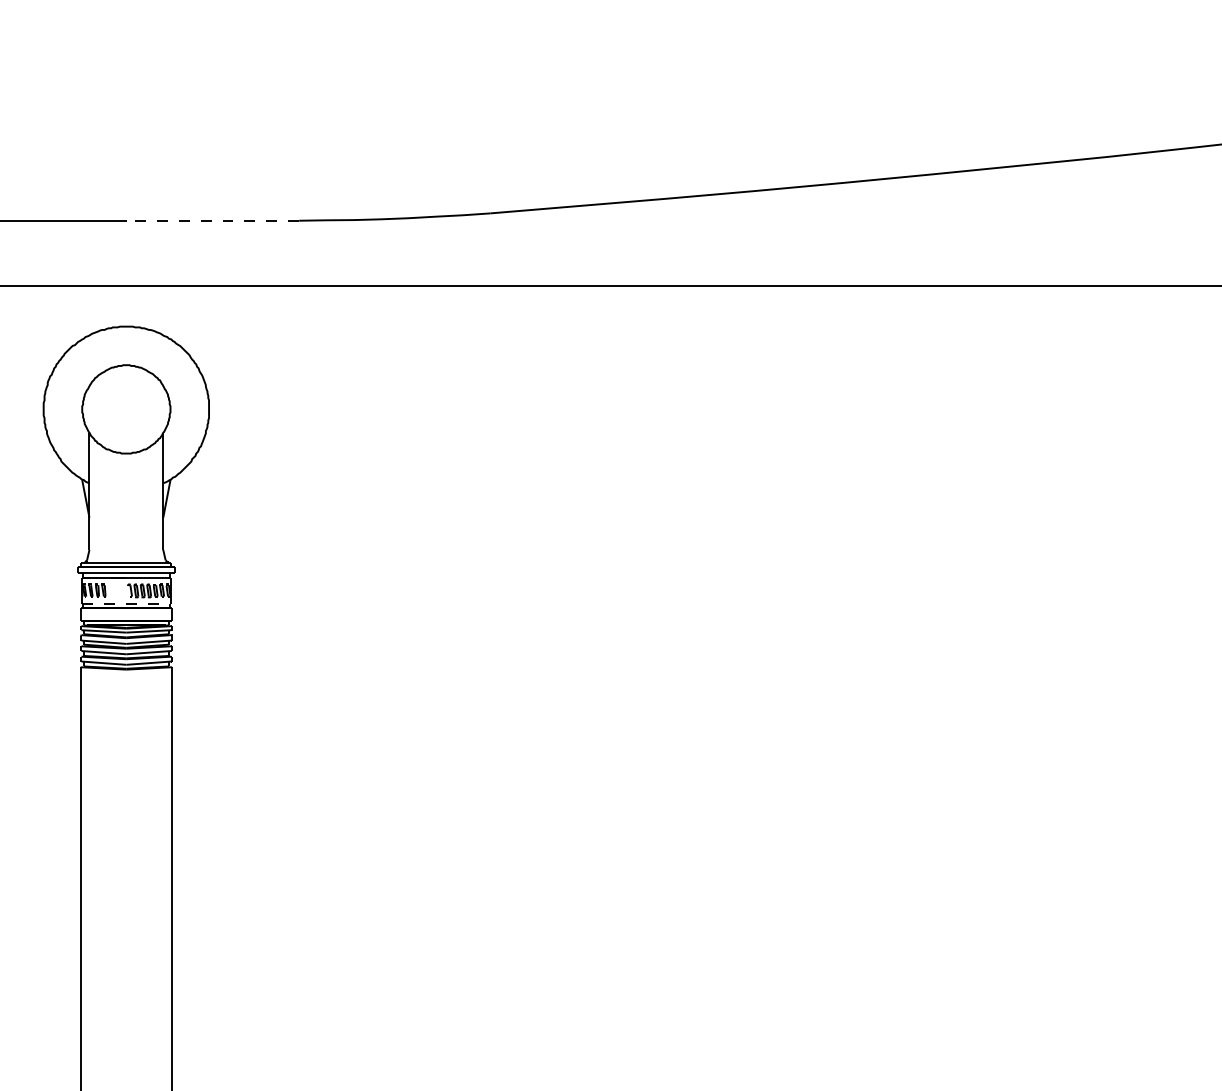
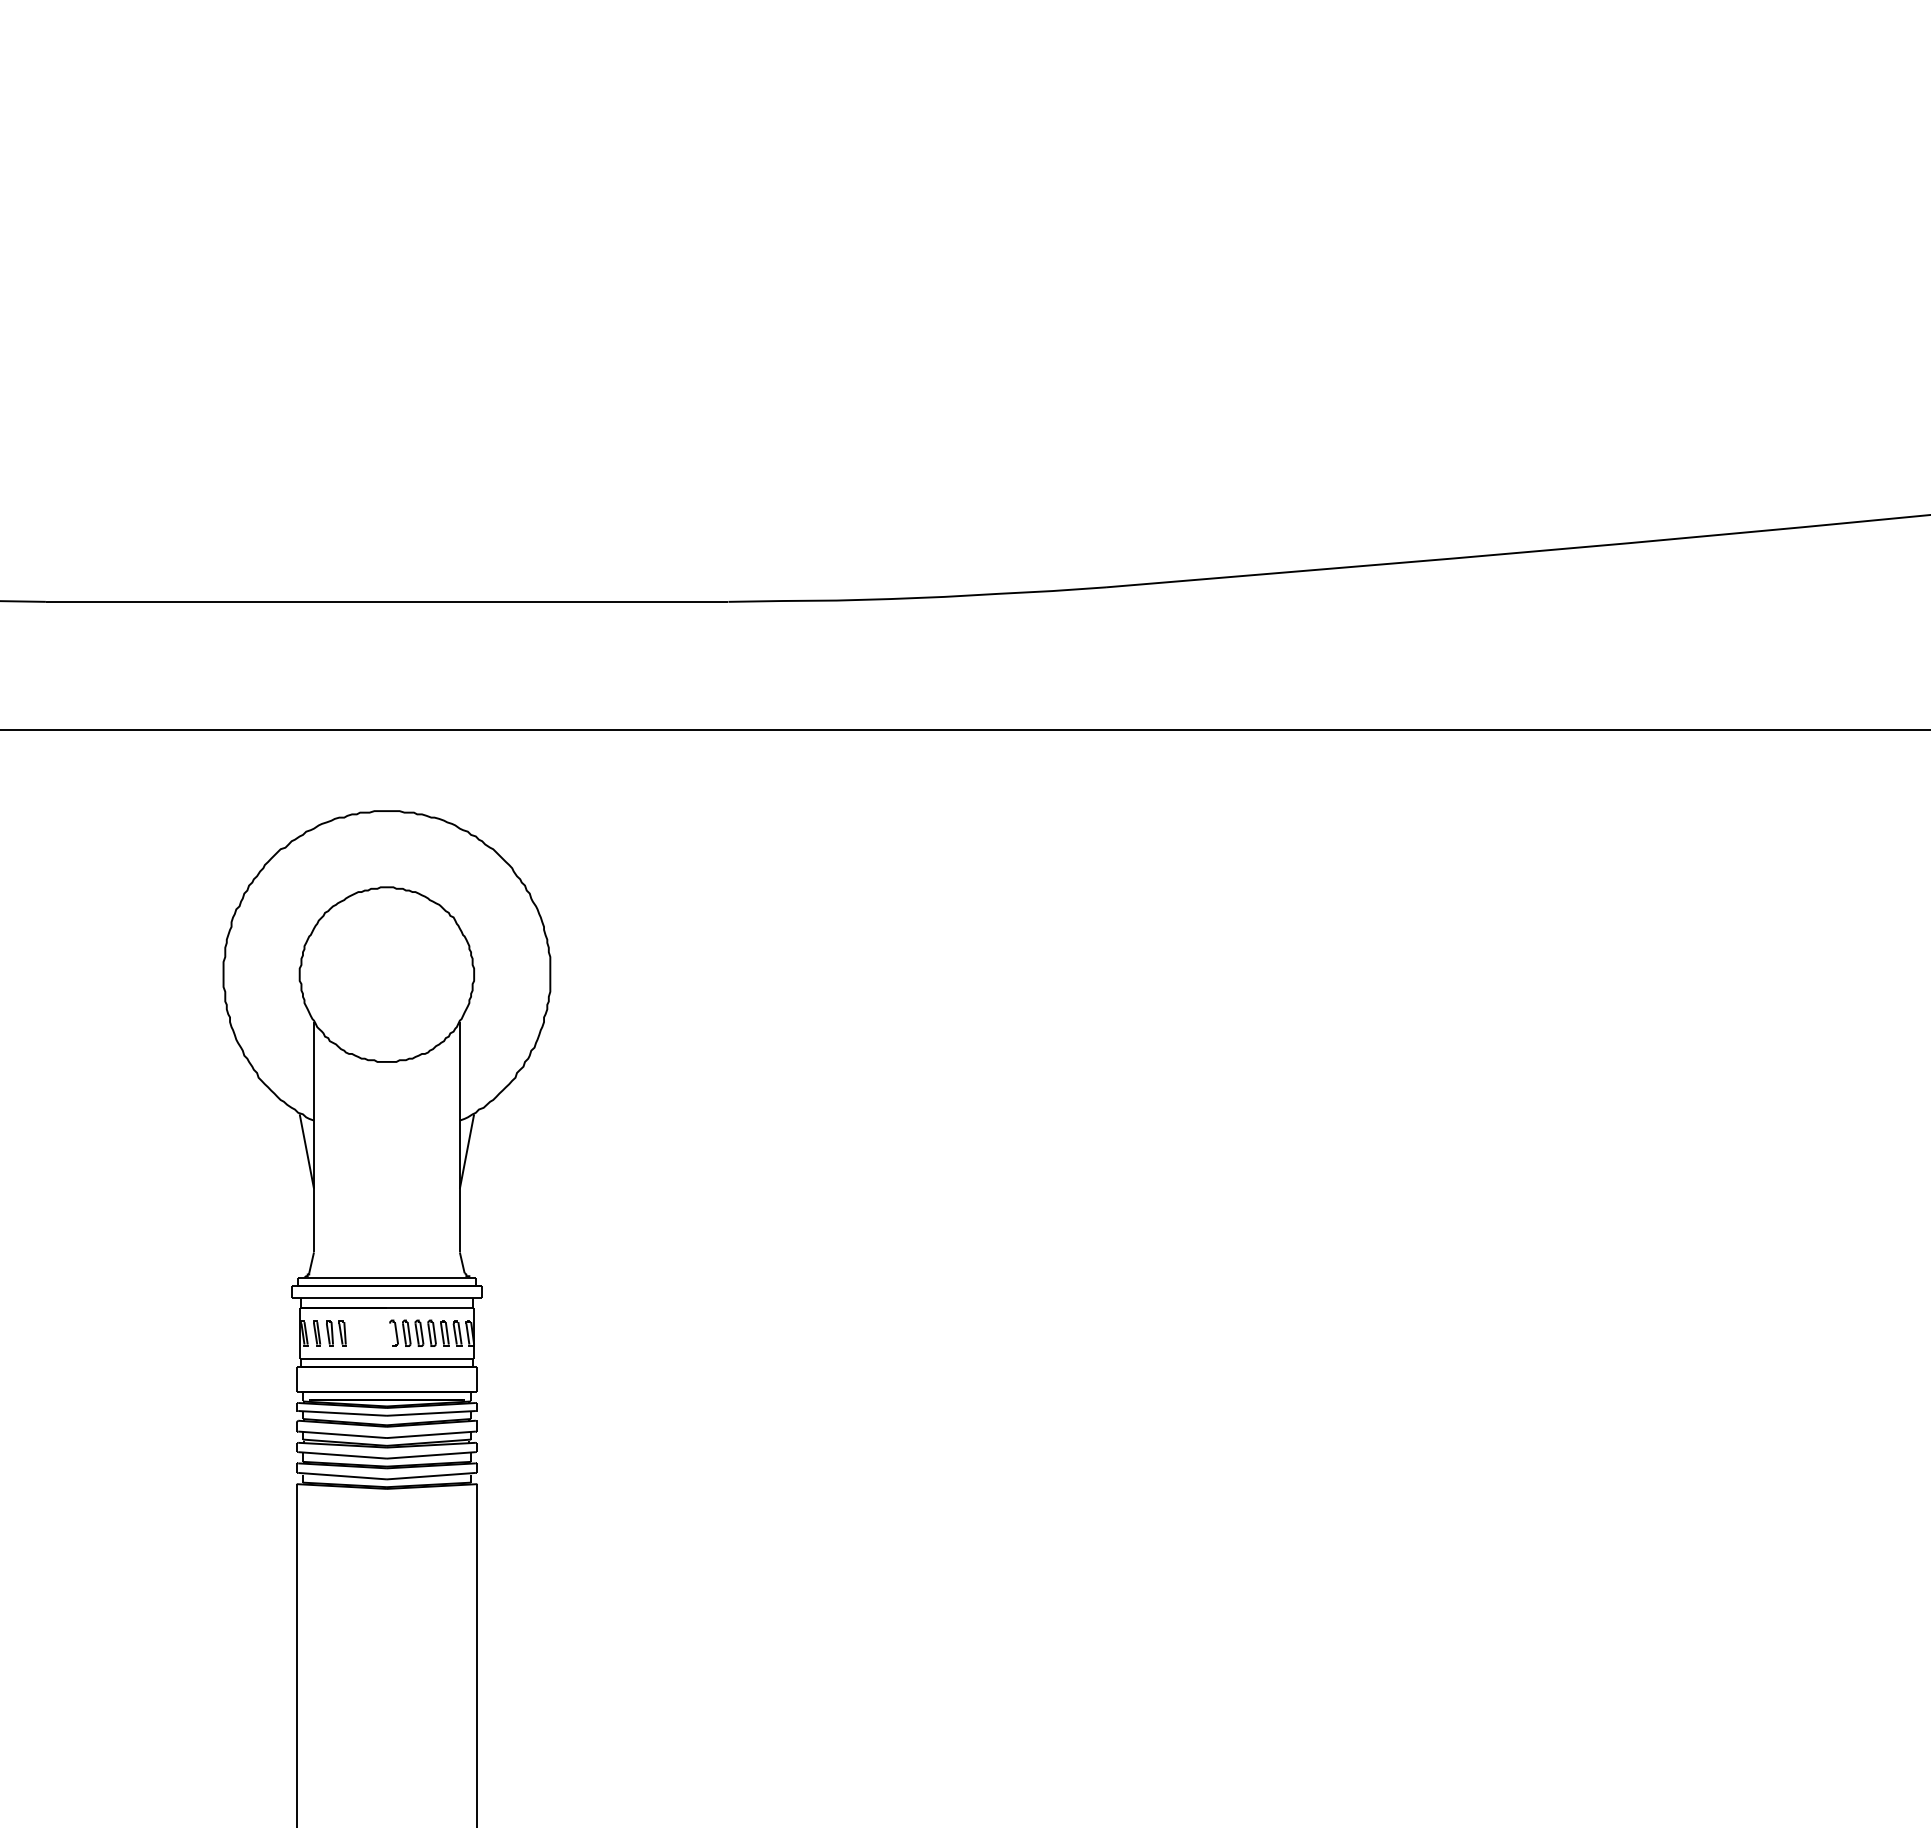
line: (212, 220) -> (557, 601), dashed -> solid
line: (126, 603) -> (387, 1358), dashed -> solid

